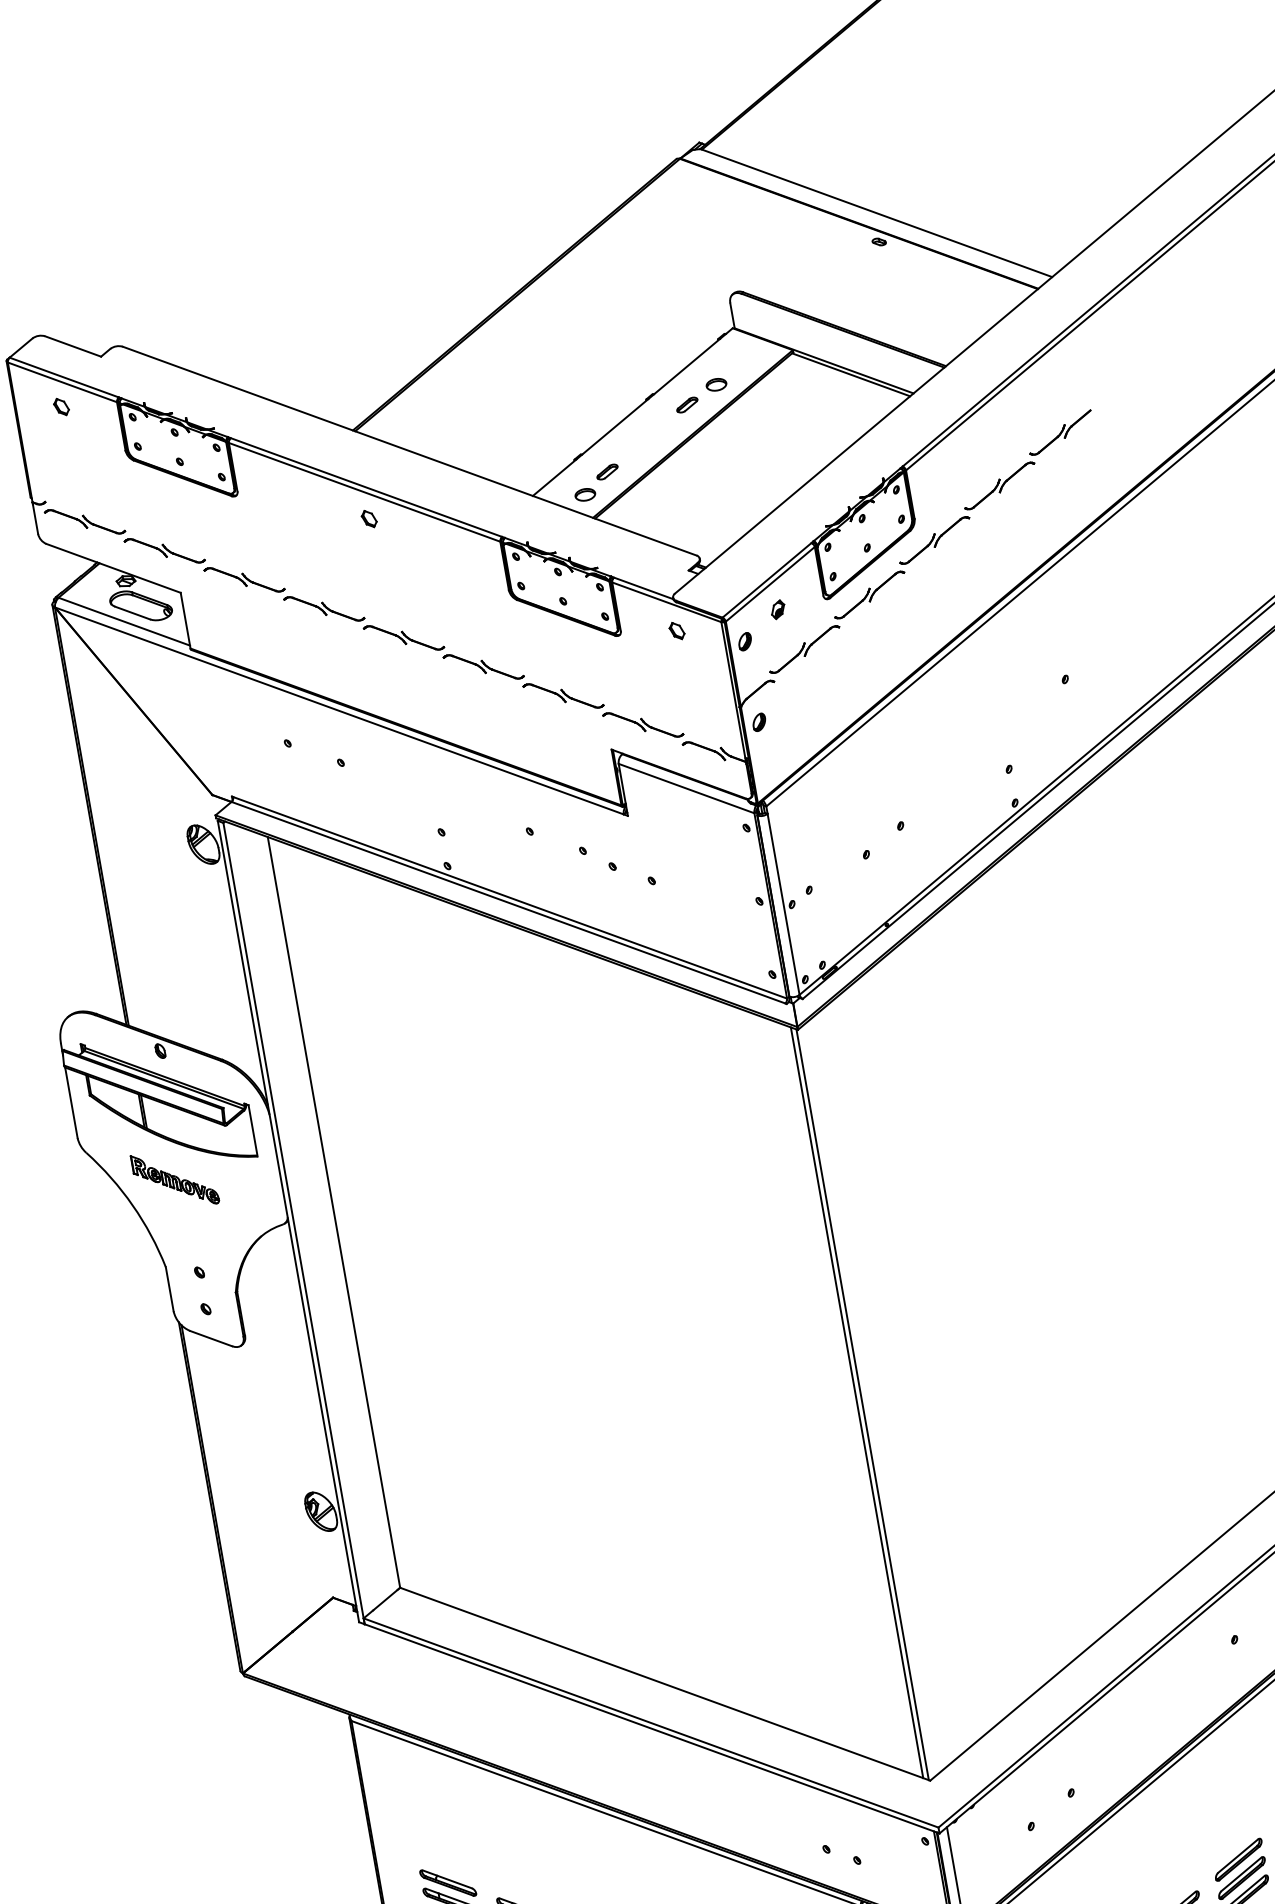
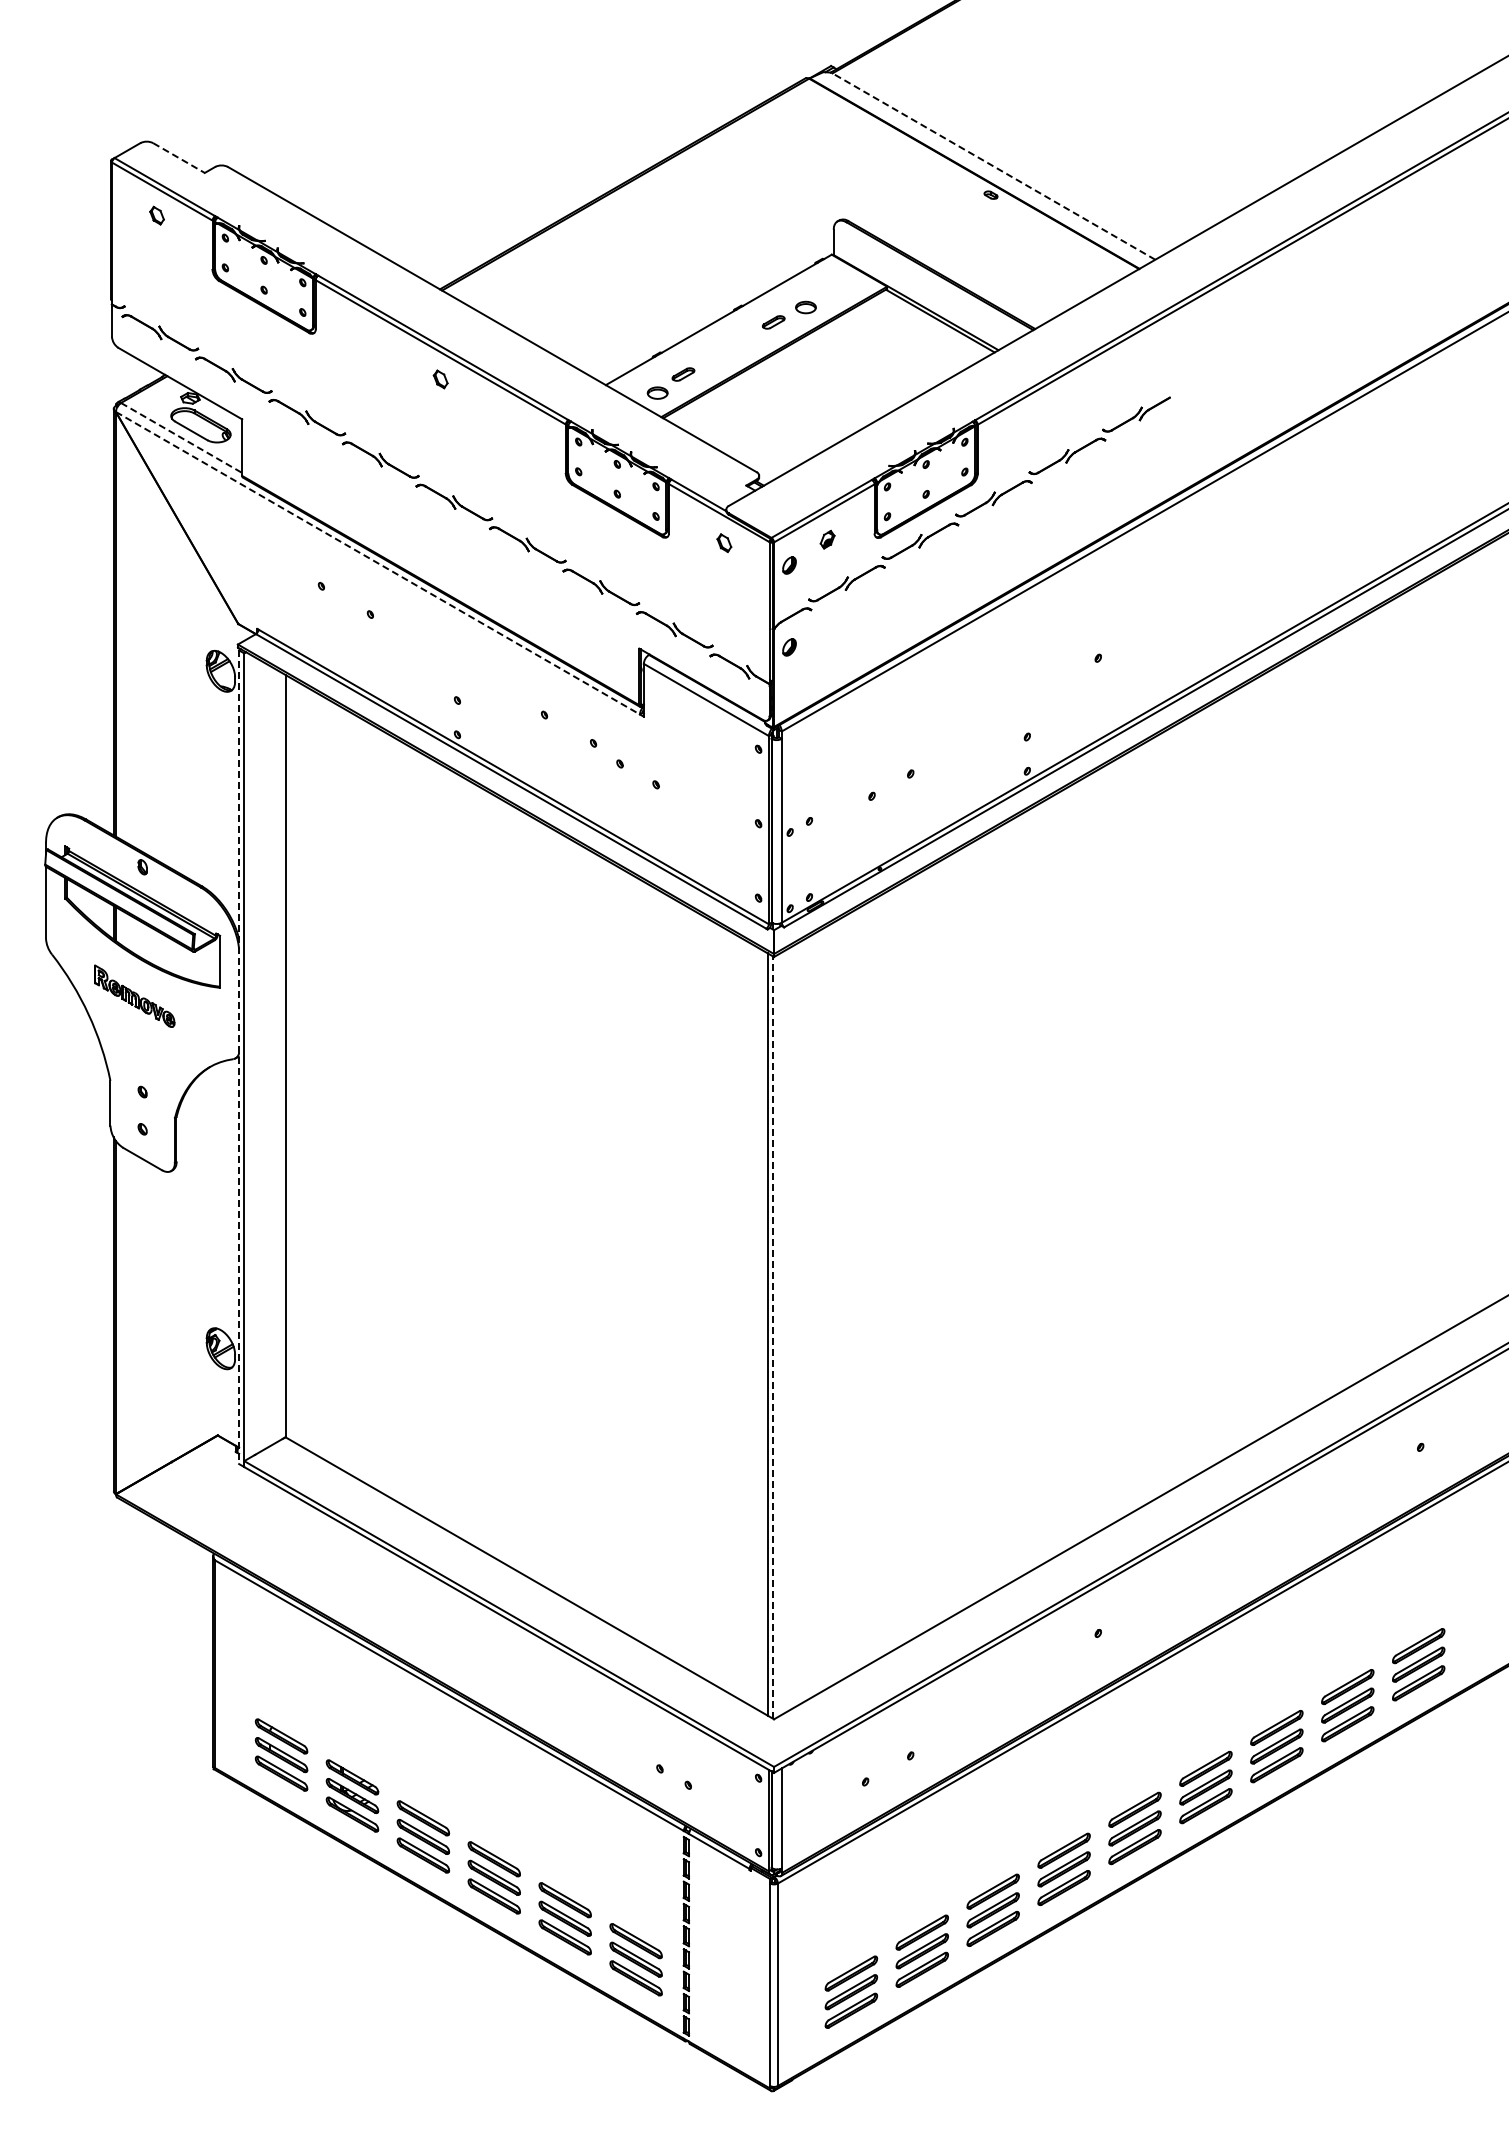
line: (875, 212) -> (992, 165), solid -> dashed
line: (73, 346) -> (179, 158), solid -> dashed
line: (124, 621) -> (181, 437), solid -> dashed
line: (338, 711) -> (377, 563), solid -> dashed
line: (288, 1221) -> (239, 1057), solid -> dashed
line: (862, 1403) -> (772, 1336), solid -> dashed

